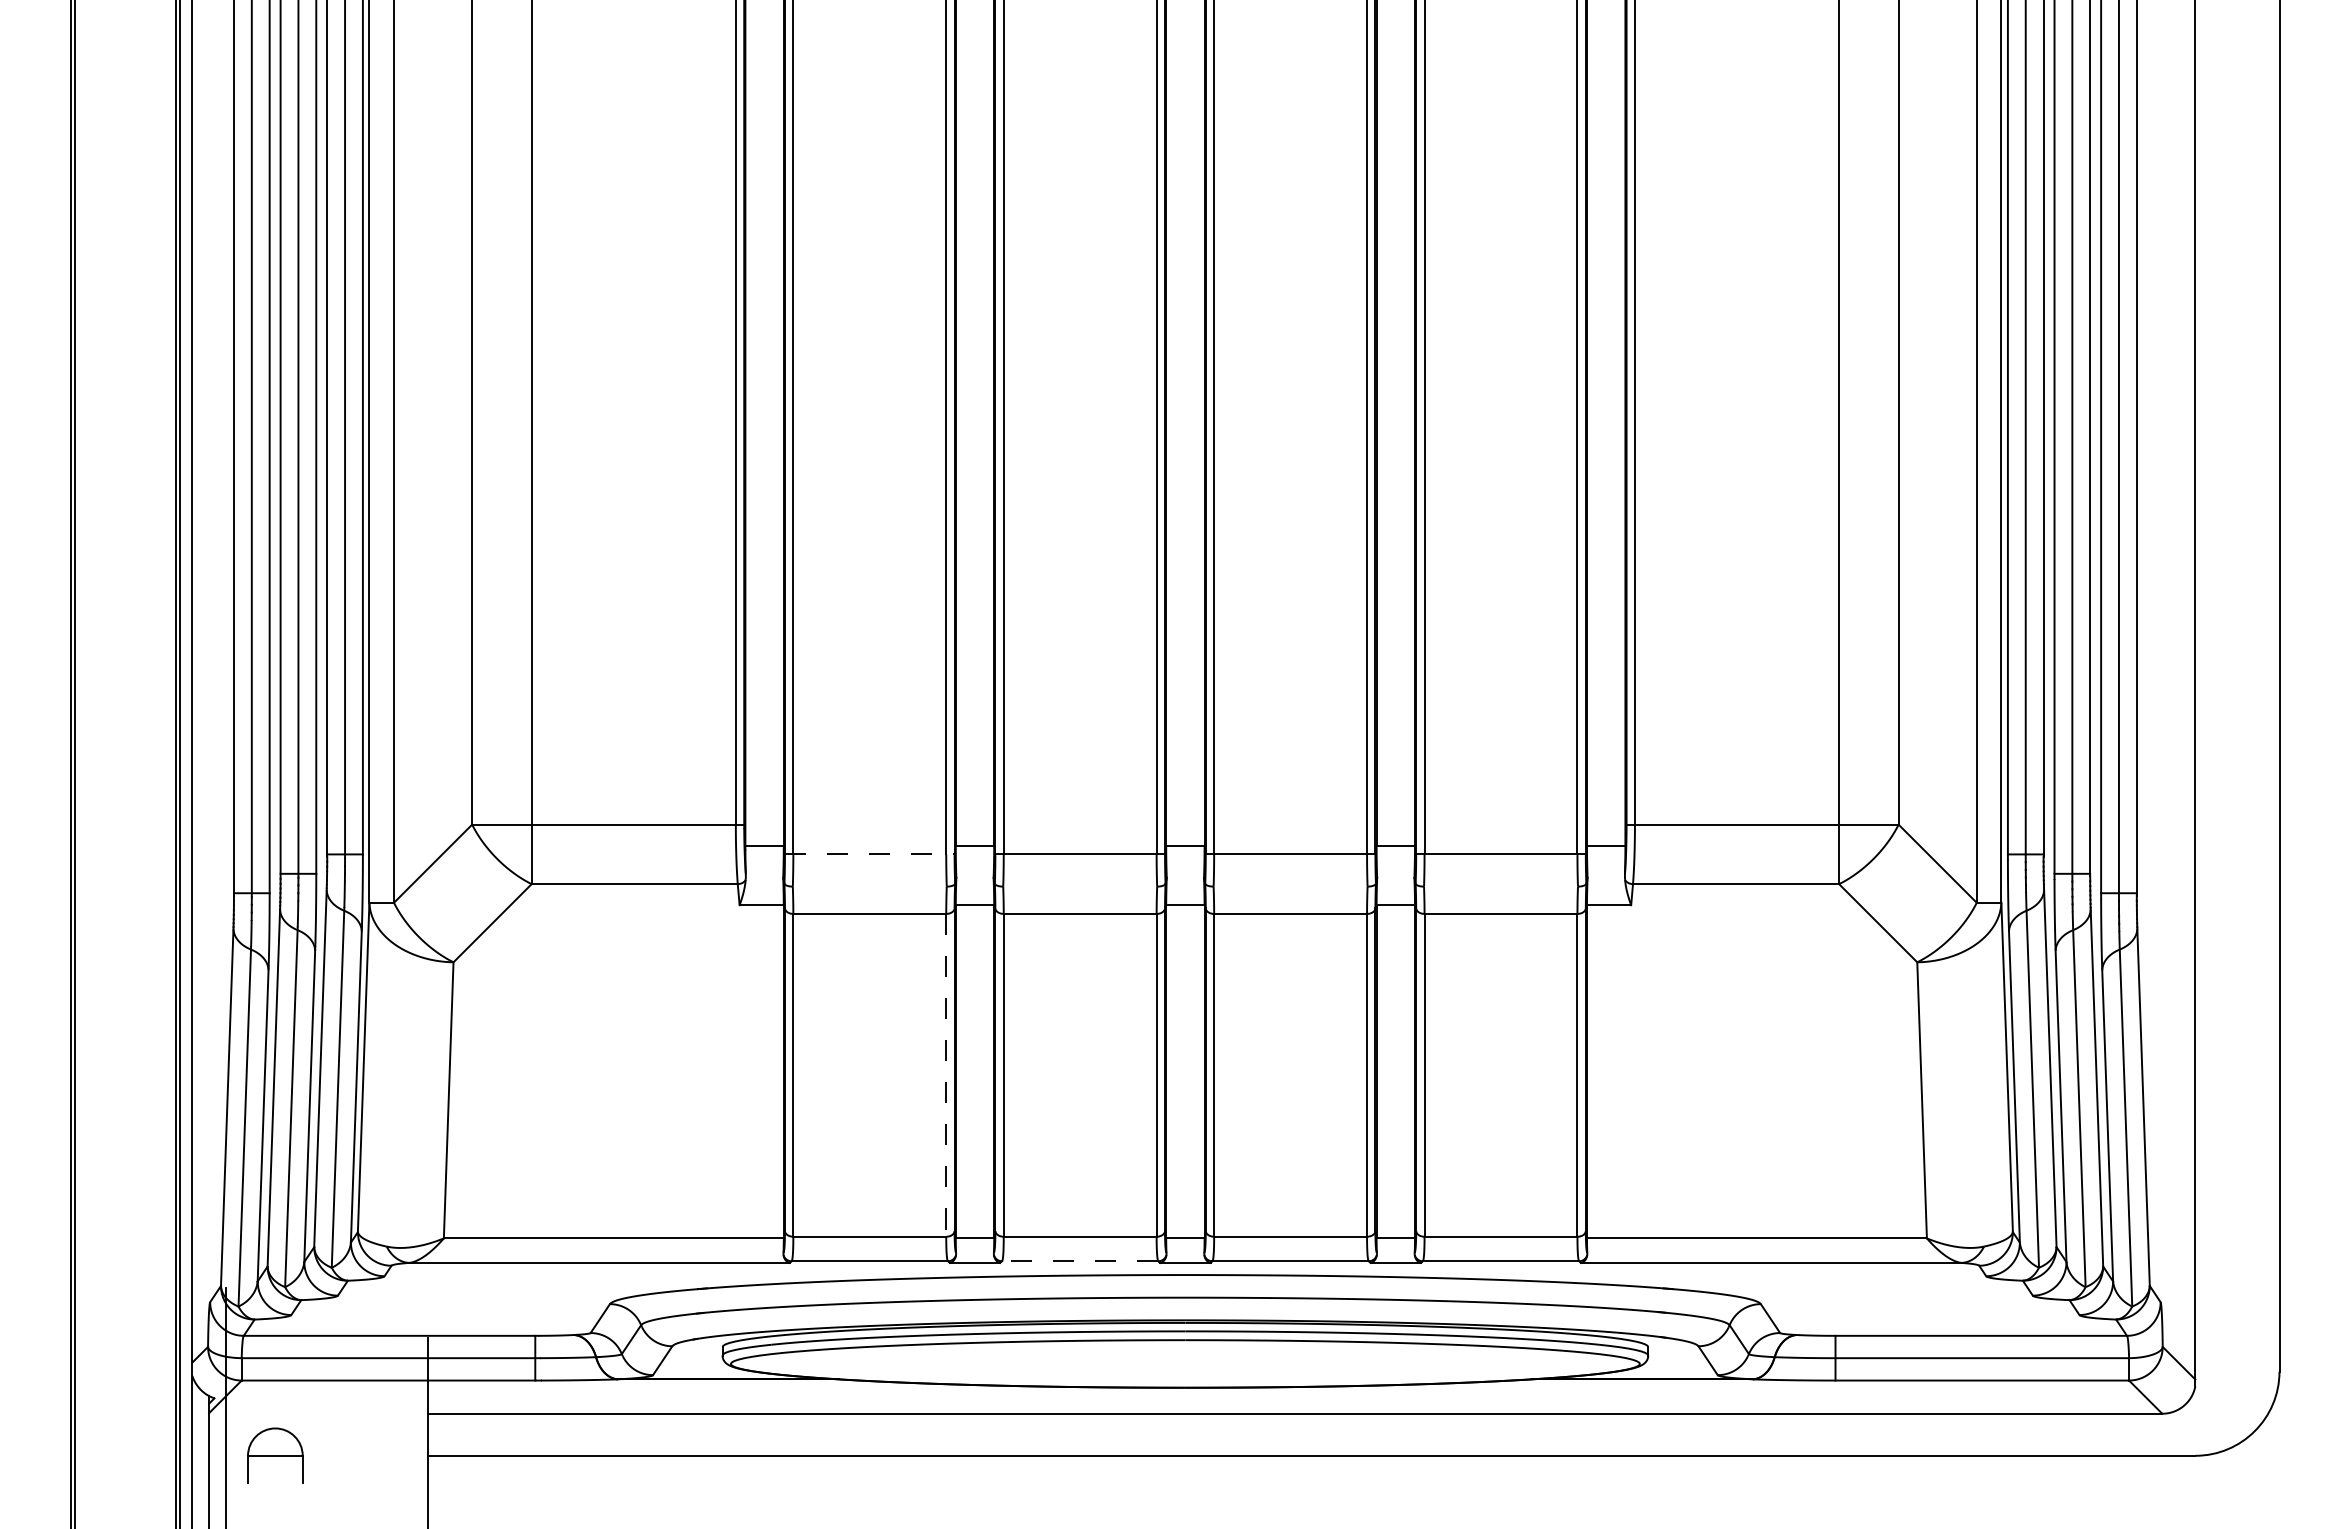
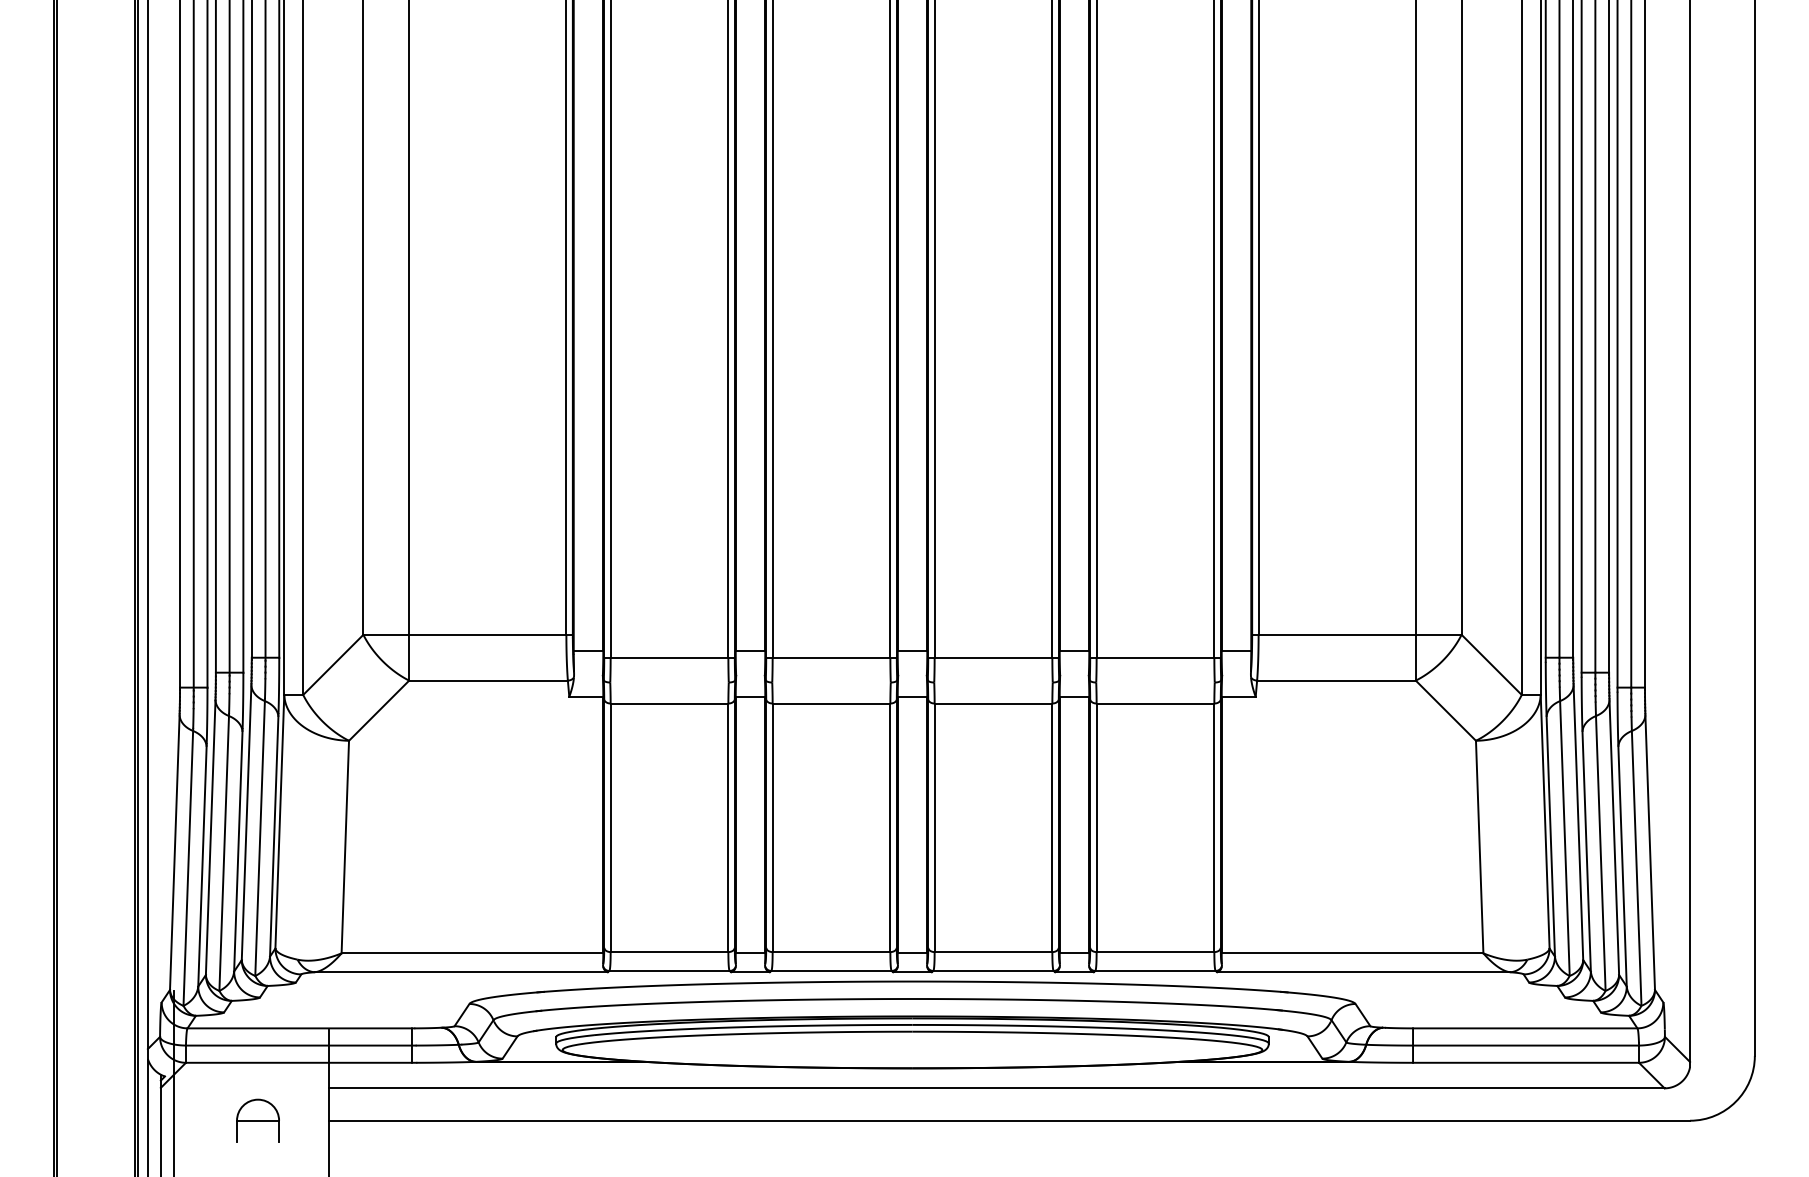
line: (869, 854) -> (669, 657), dashed -> solid
line: (946, 1075) -> (728, 827), dashed -> solid
line: (1079, 1261) -> (830, 971), dashed -> solid
part: (275, 1455) -> (258, 1120), moved

